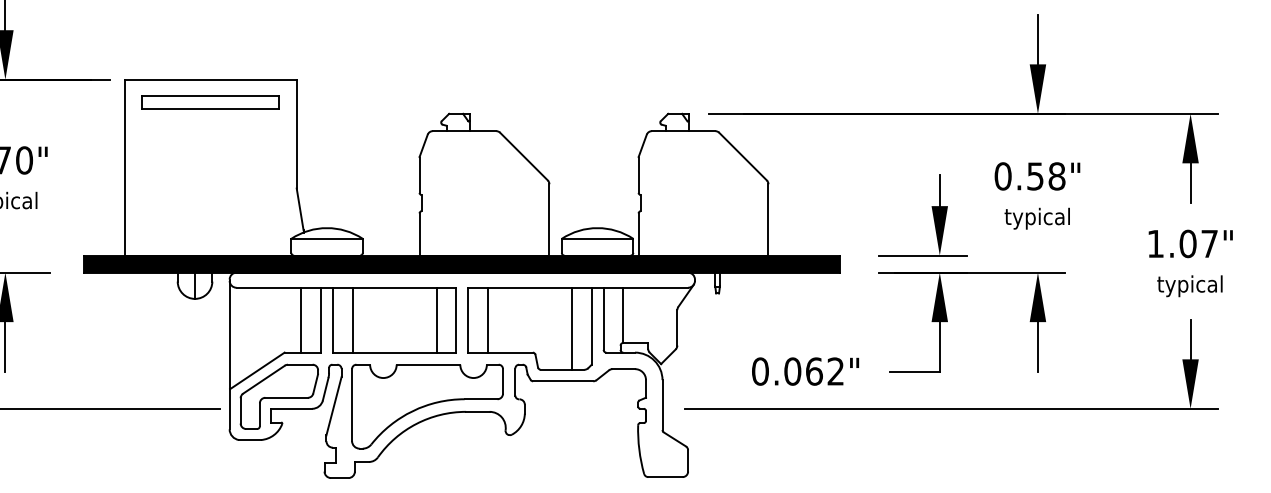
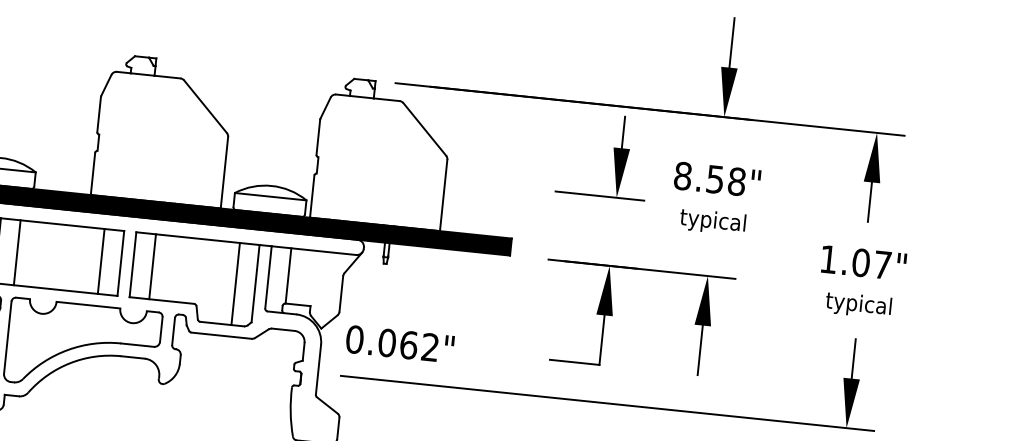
text: (1002, 176) -> (682, 176), 0.58" -> 8.58"
part: (932, 213) -> (613, 154), moved
text: (805, 371) -> (400, 344), moved

